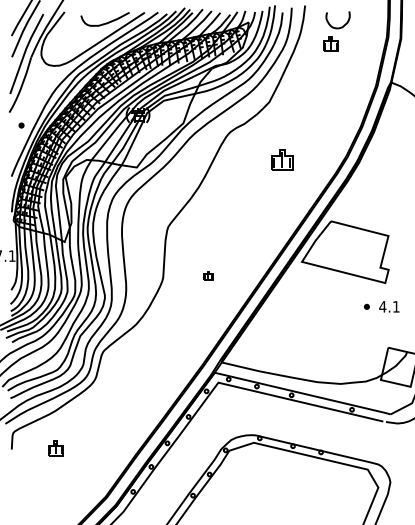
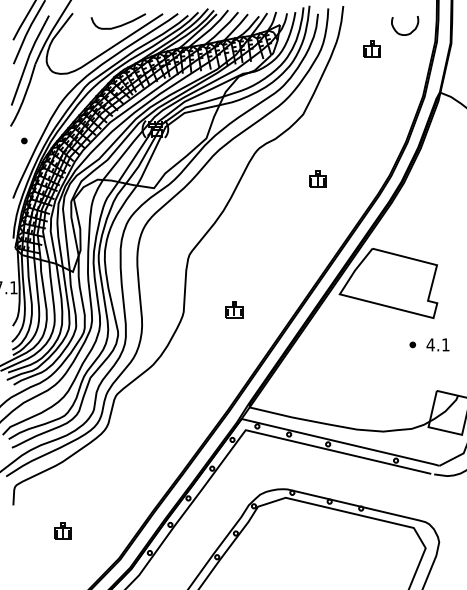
curve: (337, 27) -> (404, 34), moved
part: (282, 159) -> (317, 179), size x0.71
part: (208, 275) -> (234, 309), size x1.67
part: (55, 448) -> (62, 531), moved

